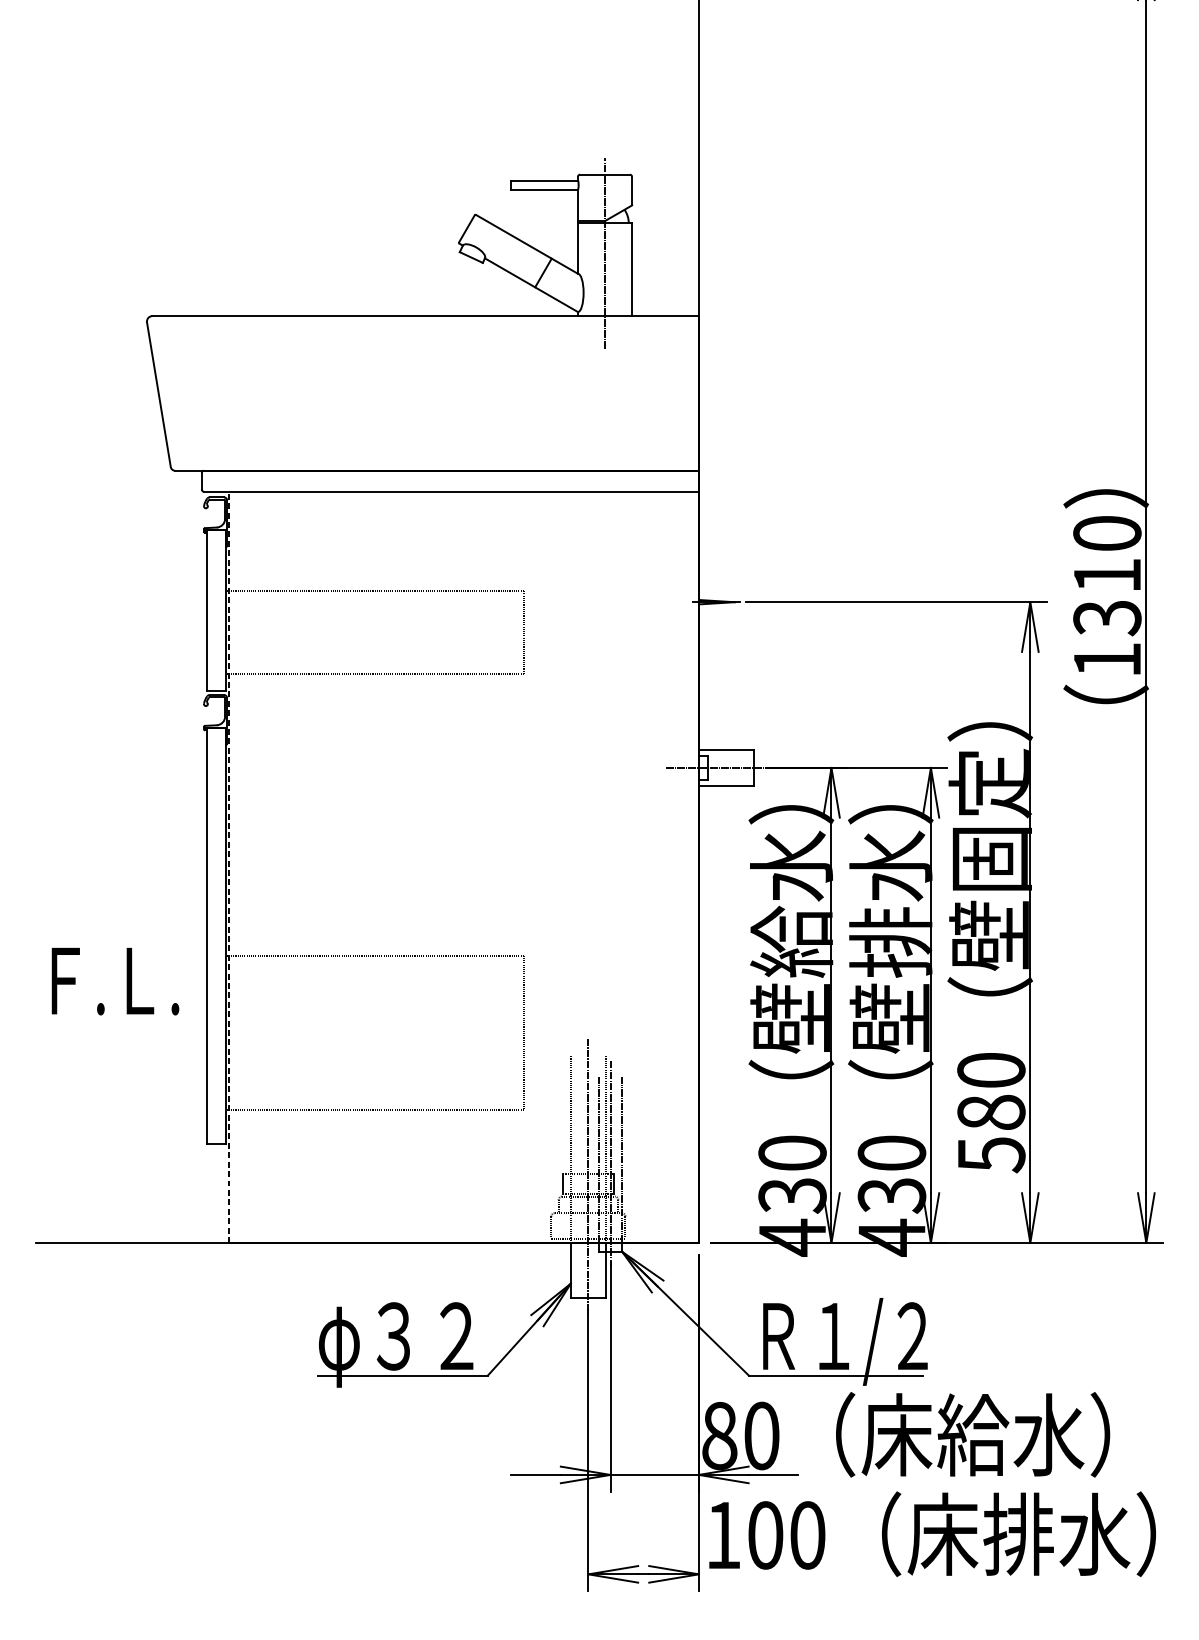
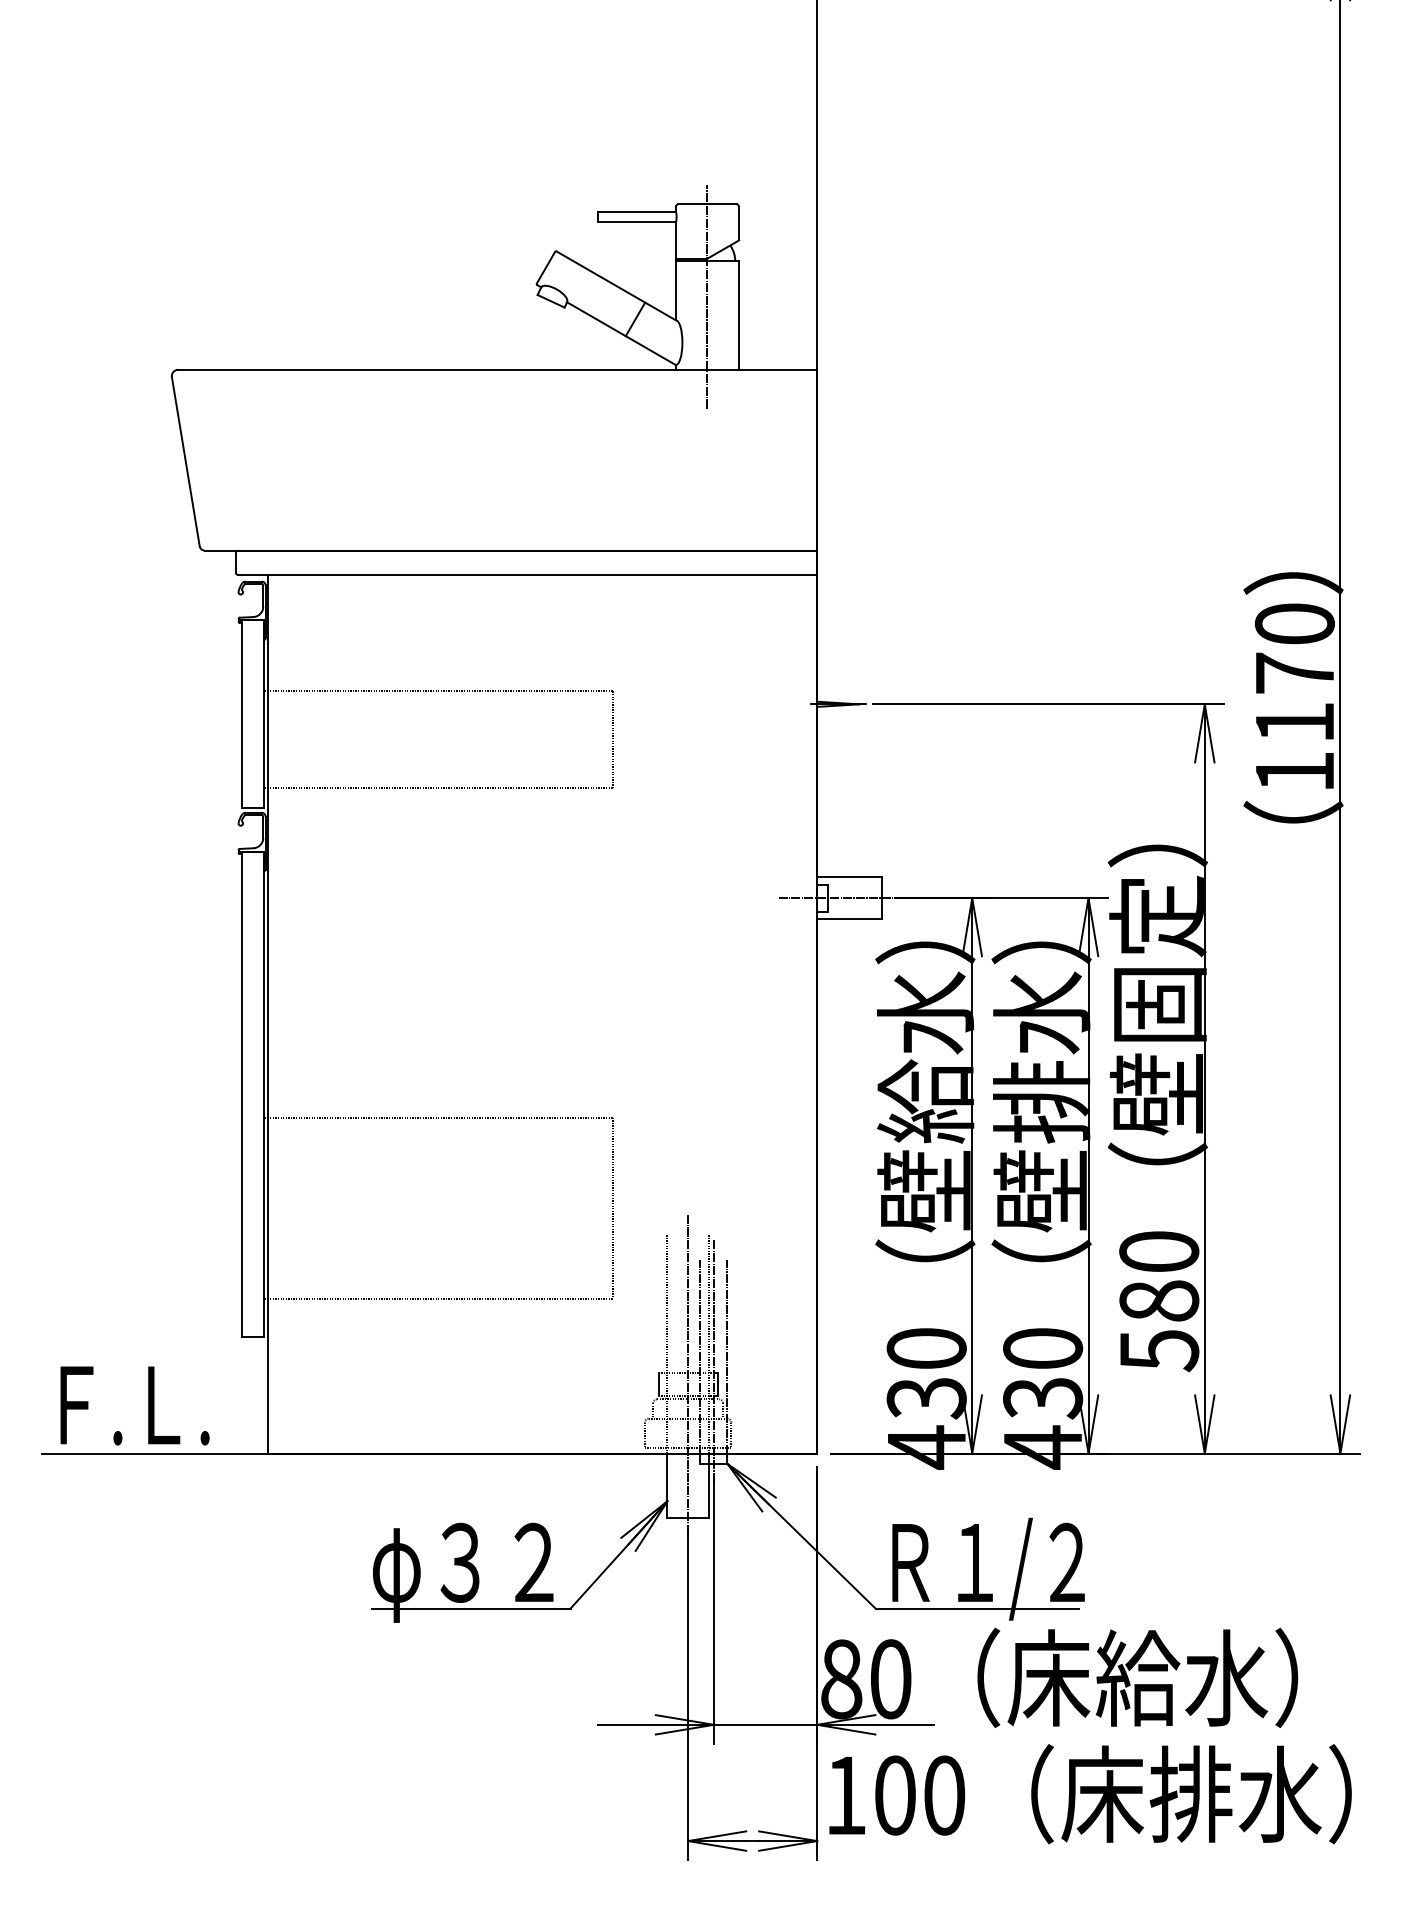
text: (1107, 597) -> (1294, 698), 1310 -> 1170
line: (229, 866) -> (268, 1013), dashed -> solid
text: (115, 981) -> (134, 1405), moved

